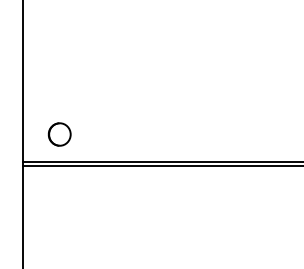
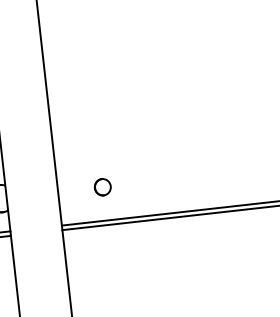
part: (59, 134) -> (102, 187), size x0.6

